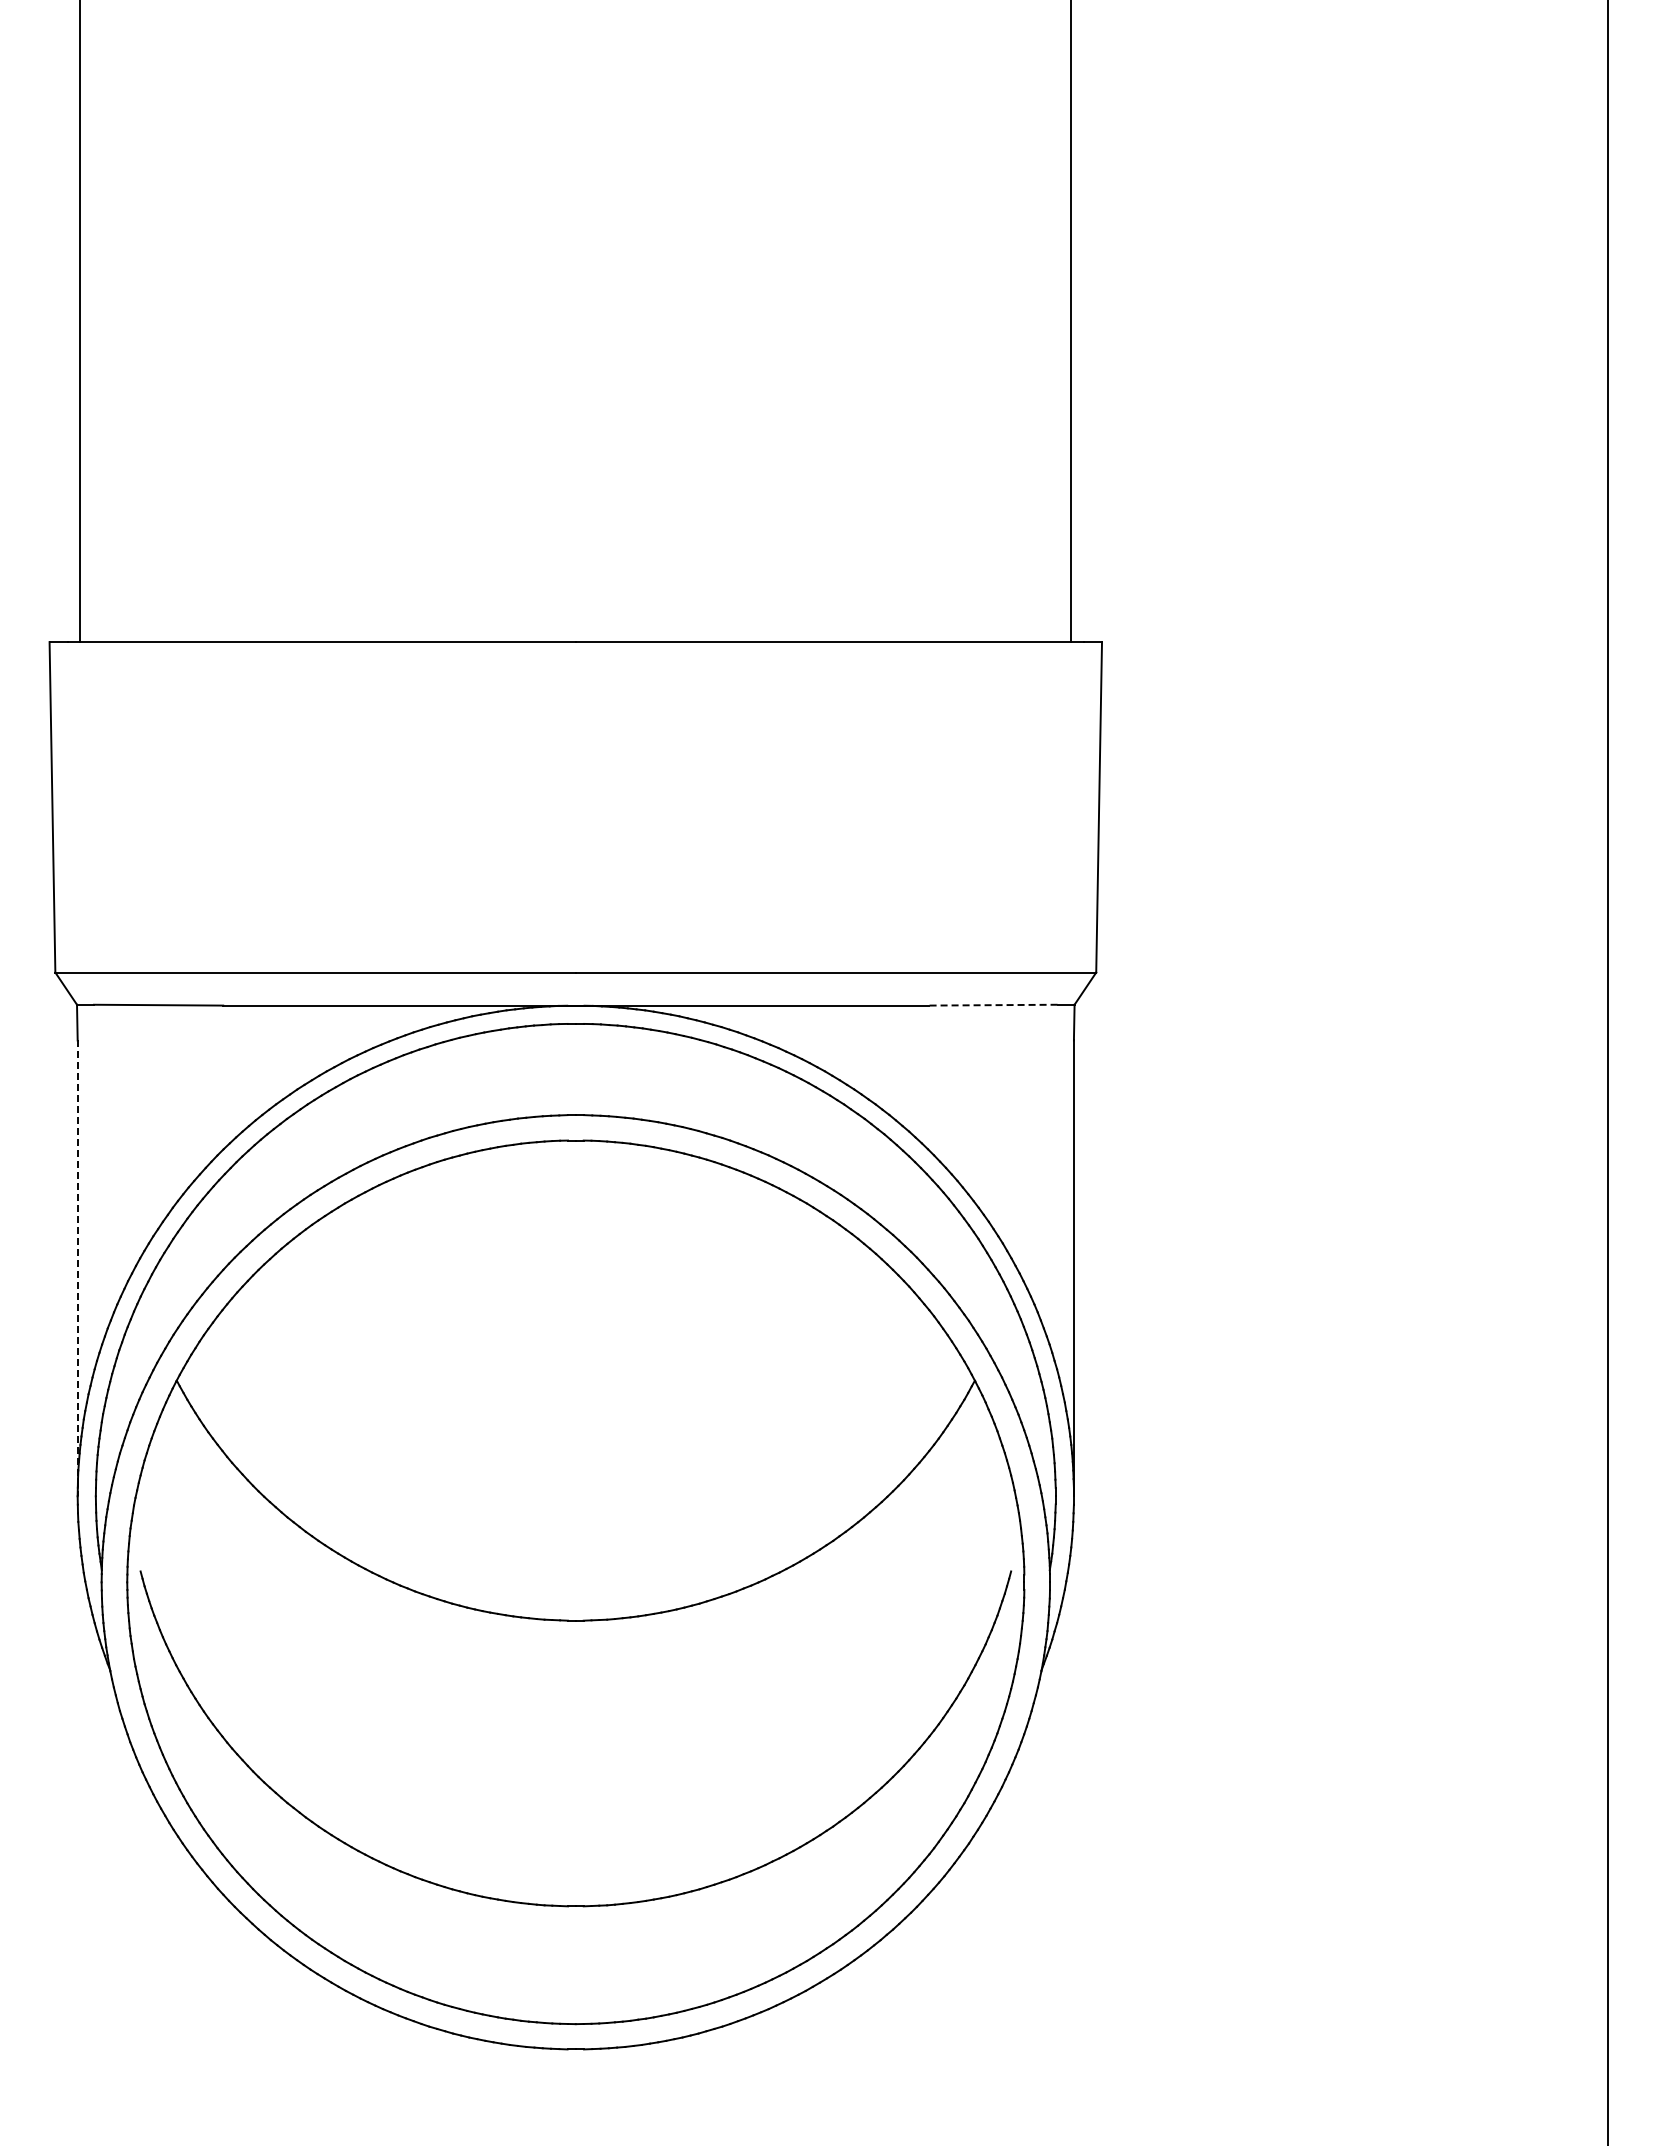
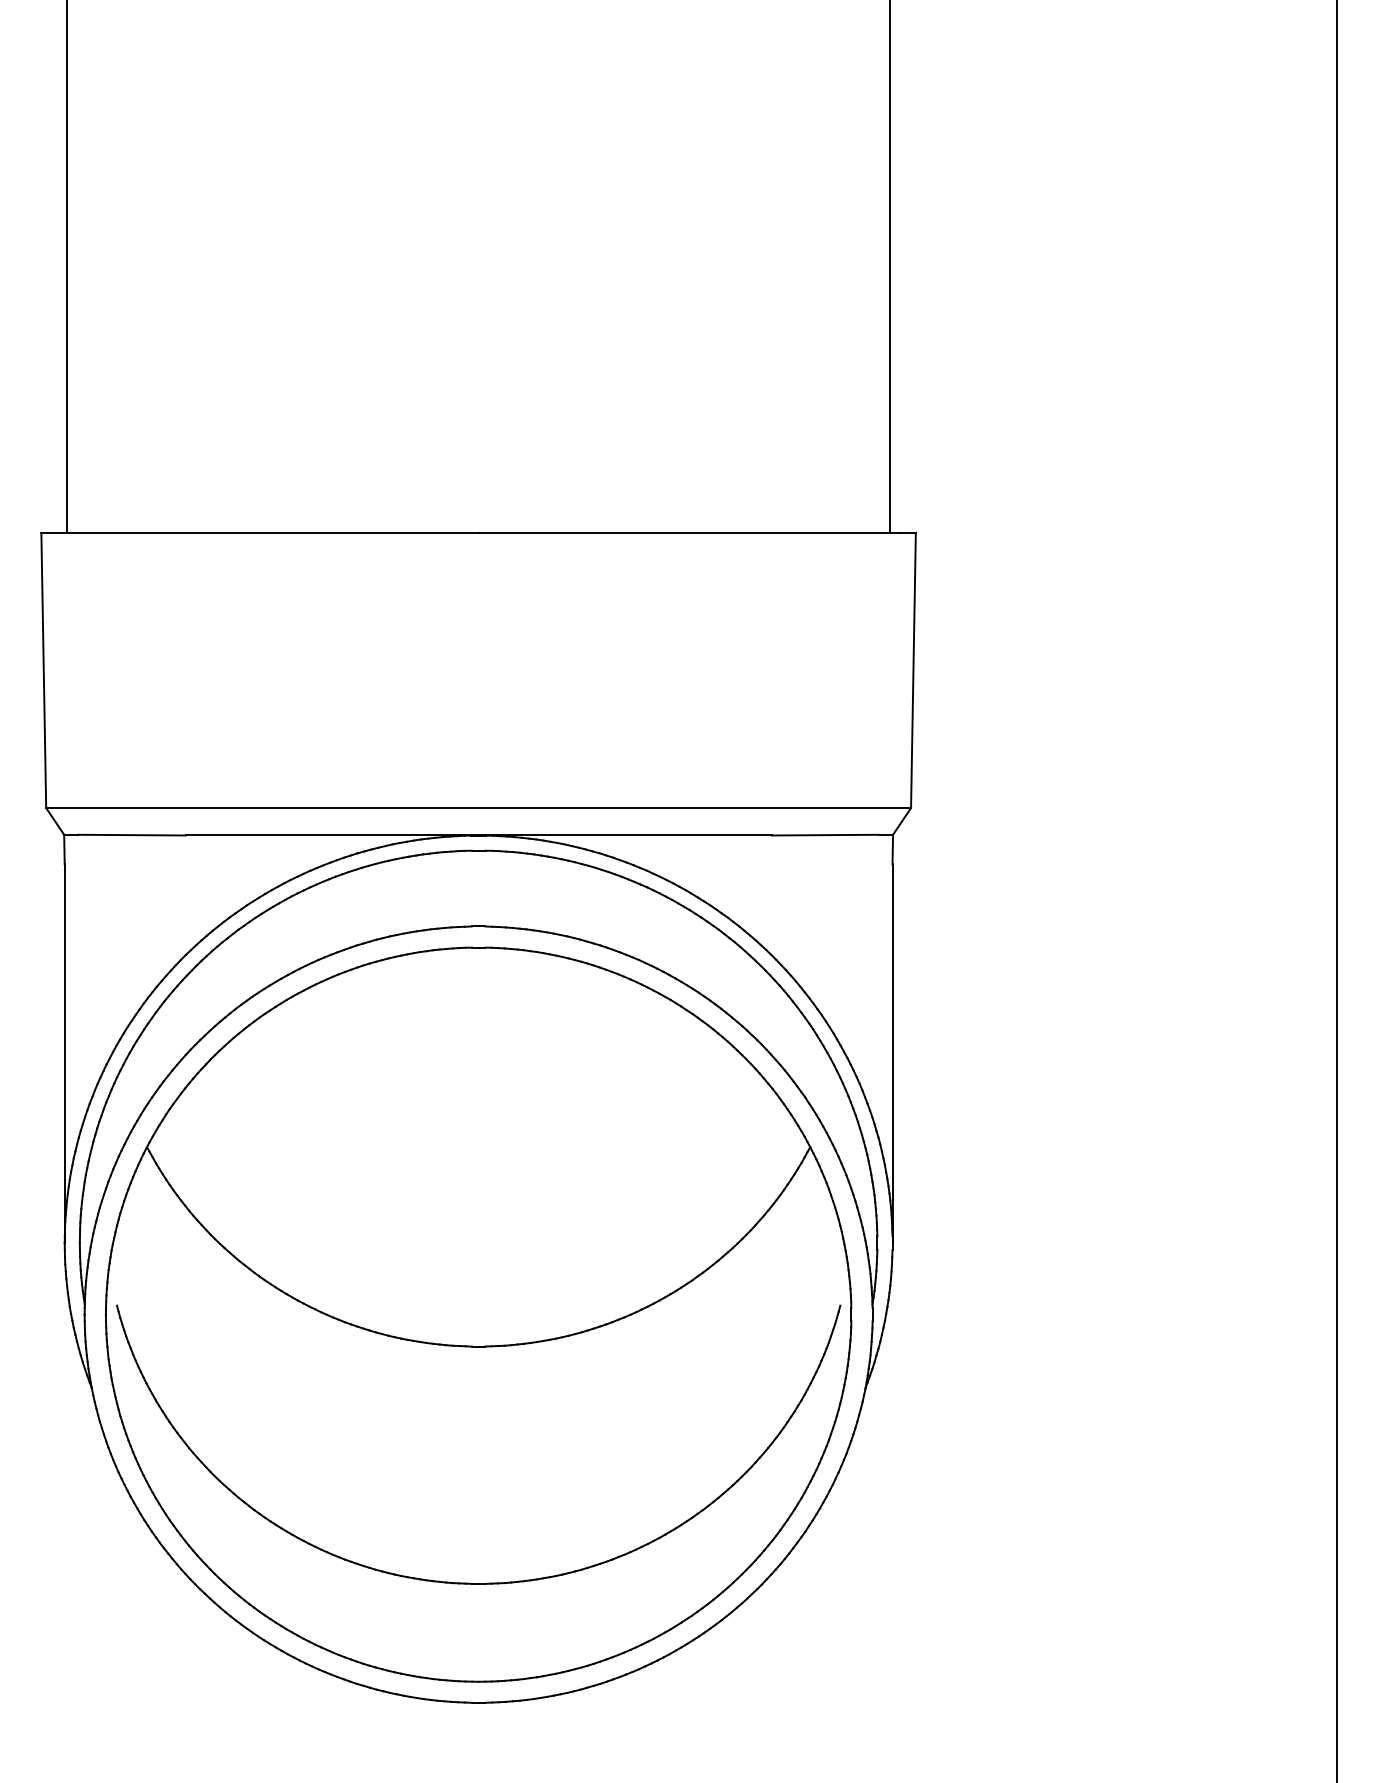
line: (993, 1005) -> (825, 835), dashed -> solid
line: (77, 1268) -> (64, 1053), dashed -> solid

